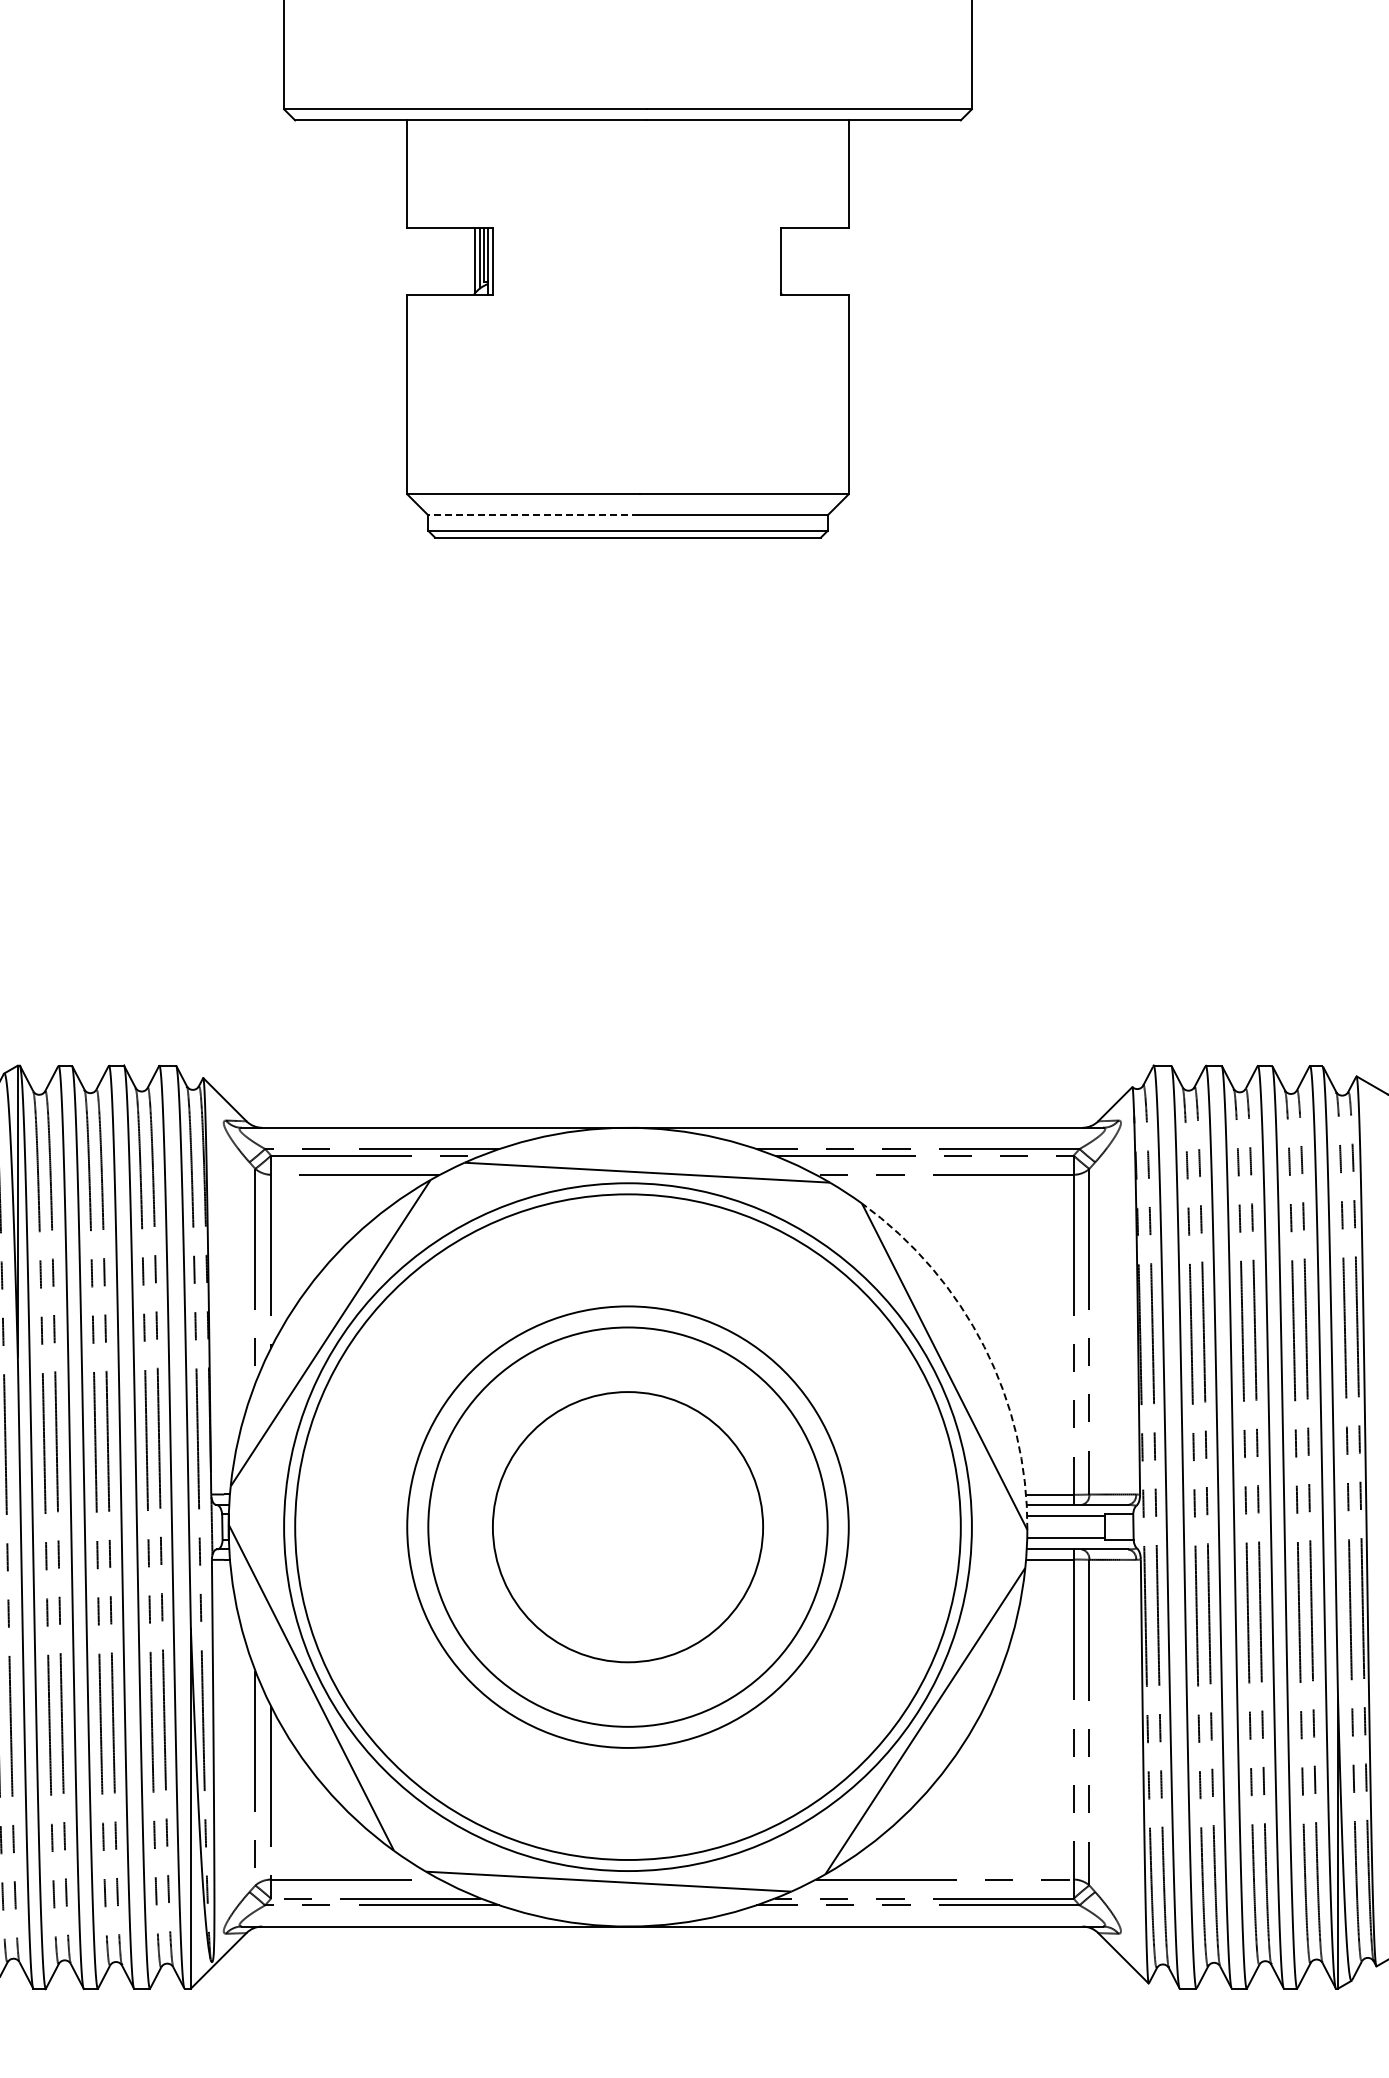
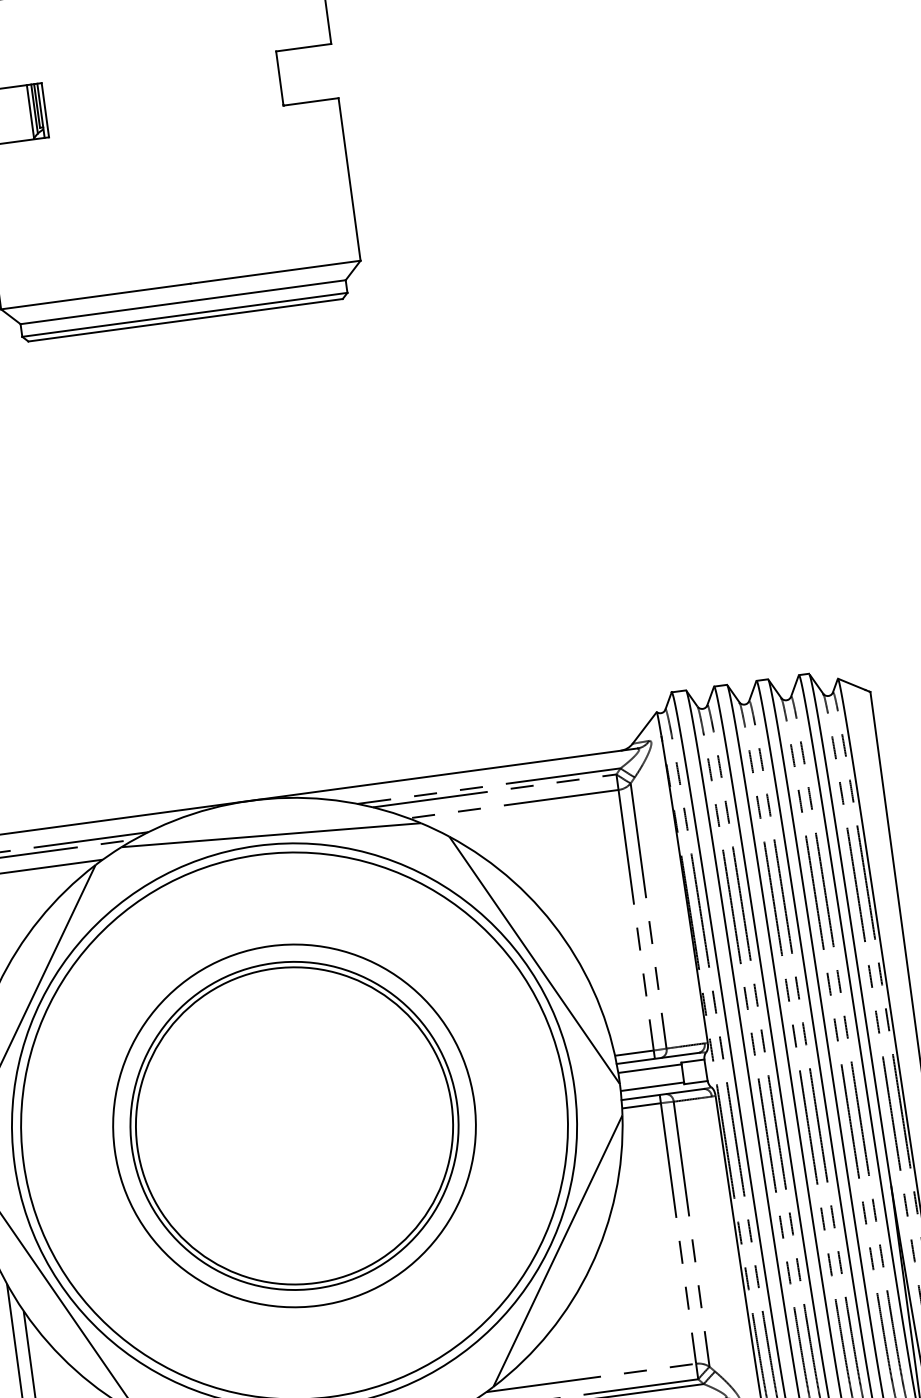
line: (533, 515) -> (106, 312), dashed -> solid
arc: (984, 1346) -> (564, 939), dashed -> solid
circle: (627, 1527) -> (294, 1126), size x1.43

